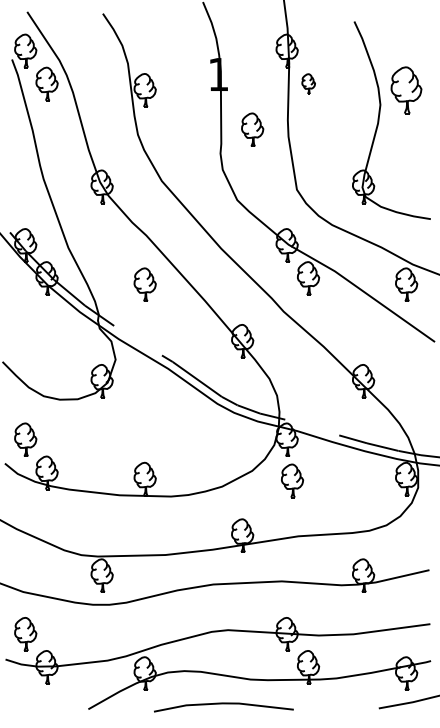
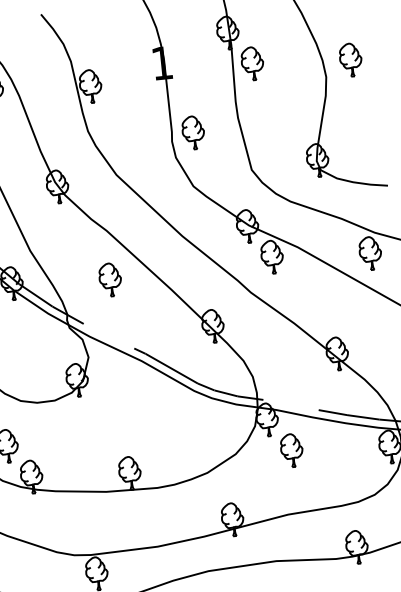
part: (308, 83) -> (252, 63), size x1.67
part: (406, 90) -> (350, 60), size x0.71
part: (252, 129) -> (193, 132), moved
part: (292, 480) -> (291, 450), moved

